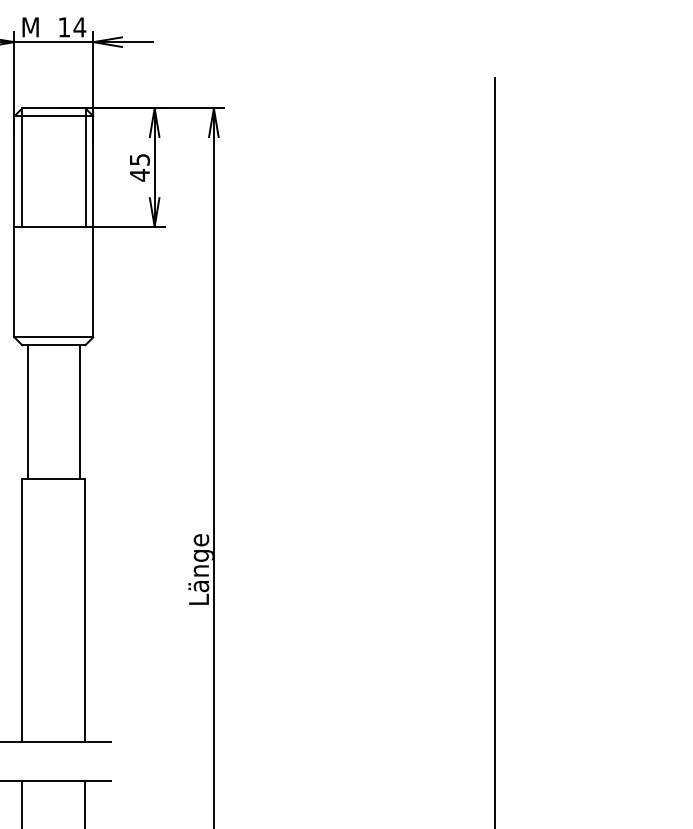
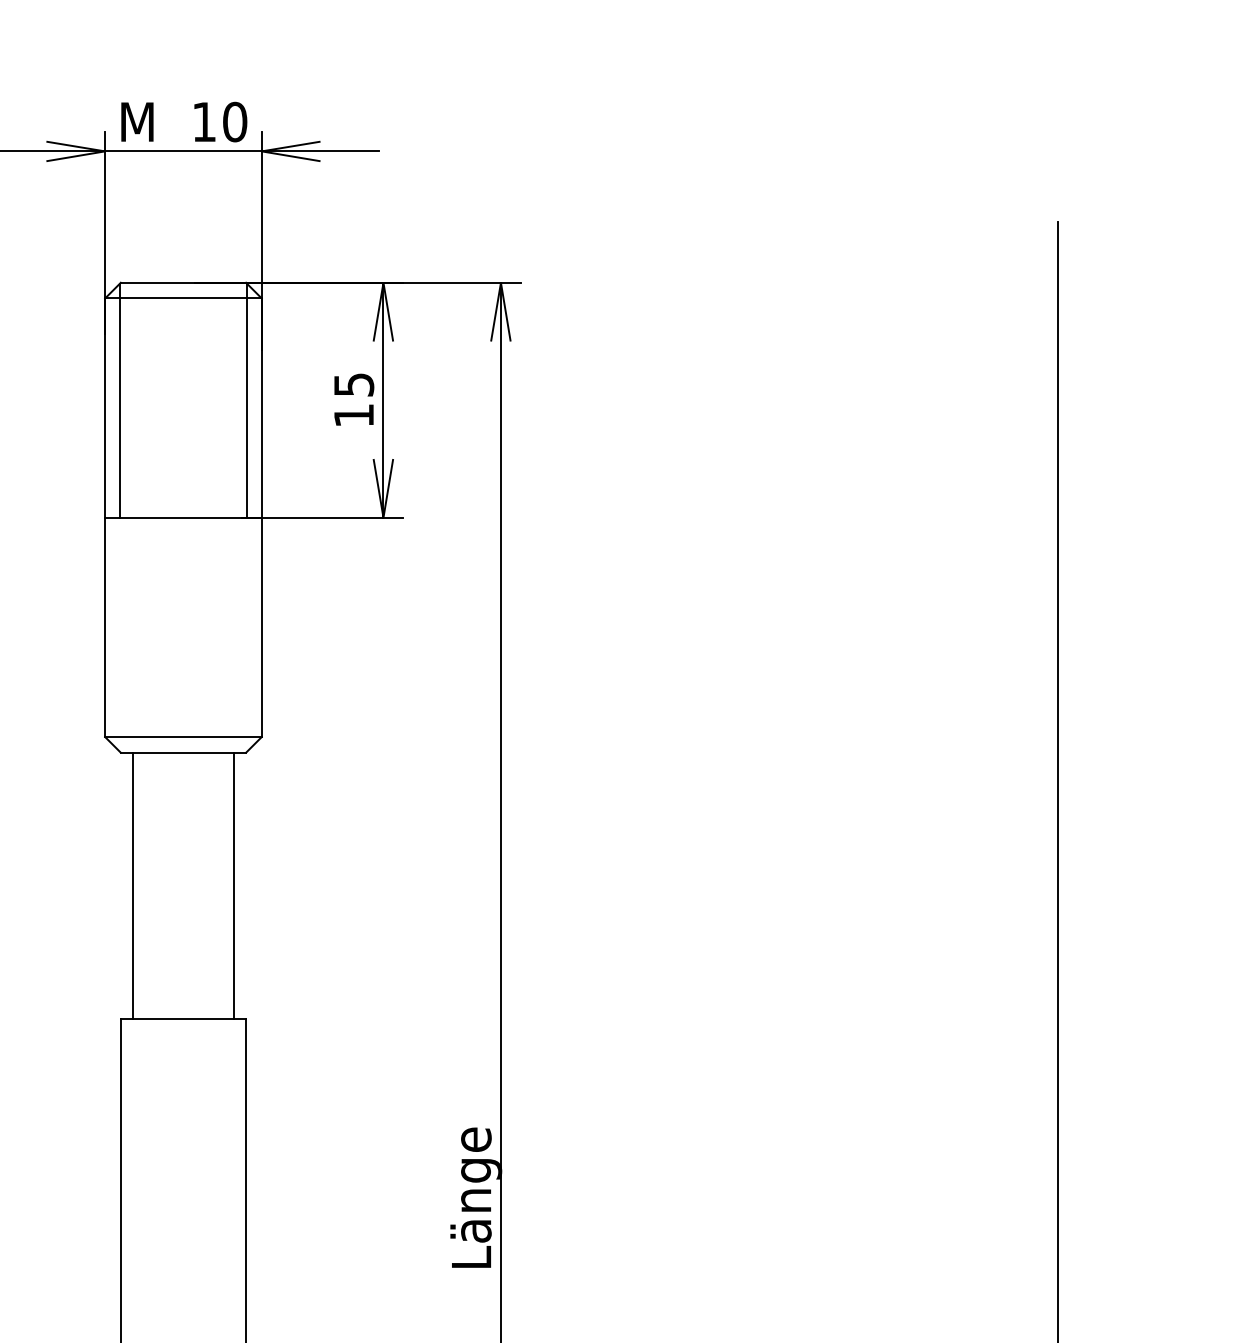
text: (79, 27) -> (234, 122), 14 -> 10
text: (139, 175) -> (353, 415), 45 -> 15

